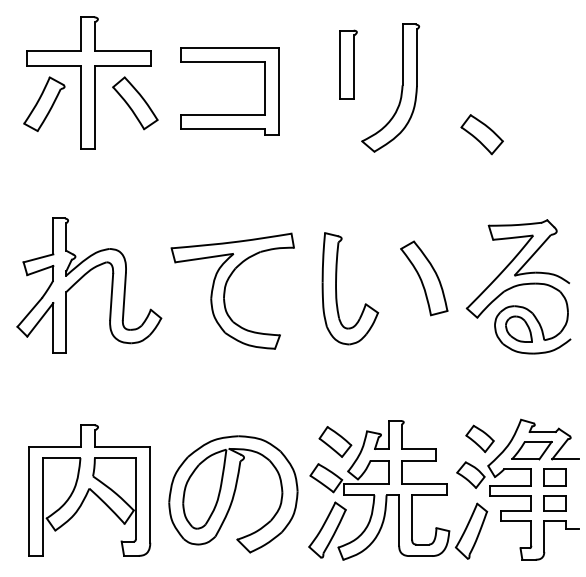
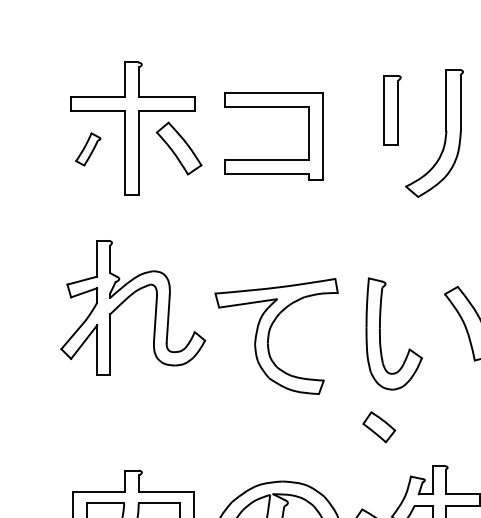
part: (44, 103) -> (88, 148), size x0.6
part: (82, 278) -> (126, 300), moved
part: (335, 441) -> (379, 426), moved

